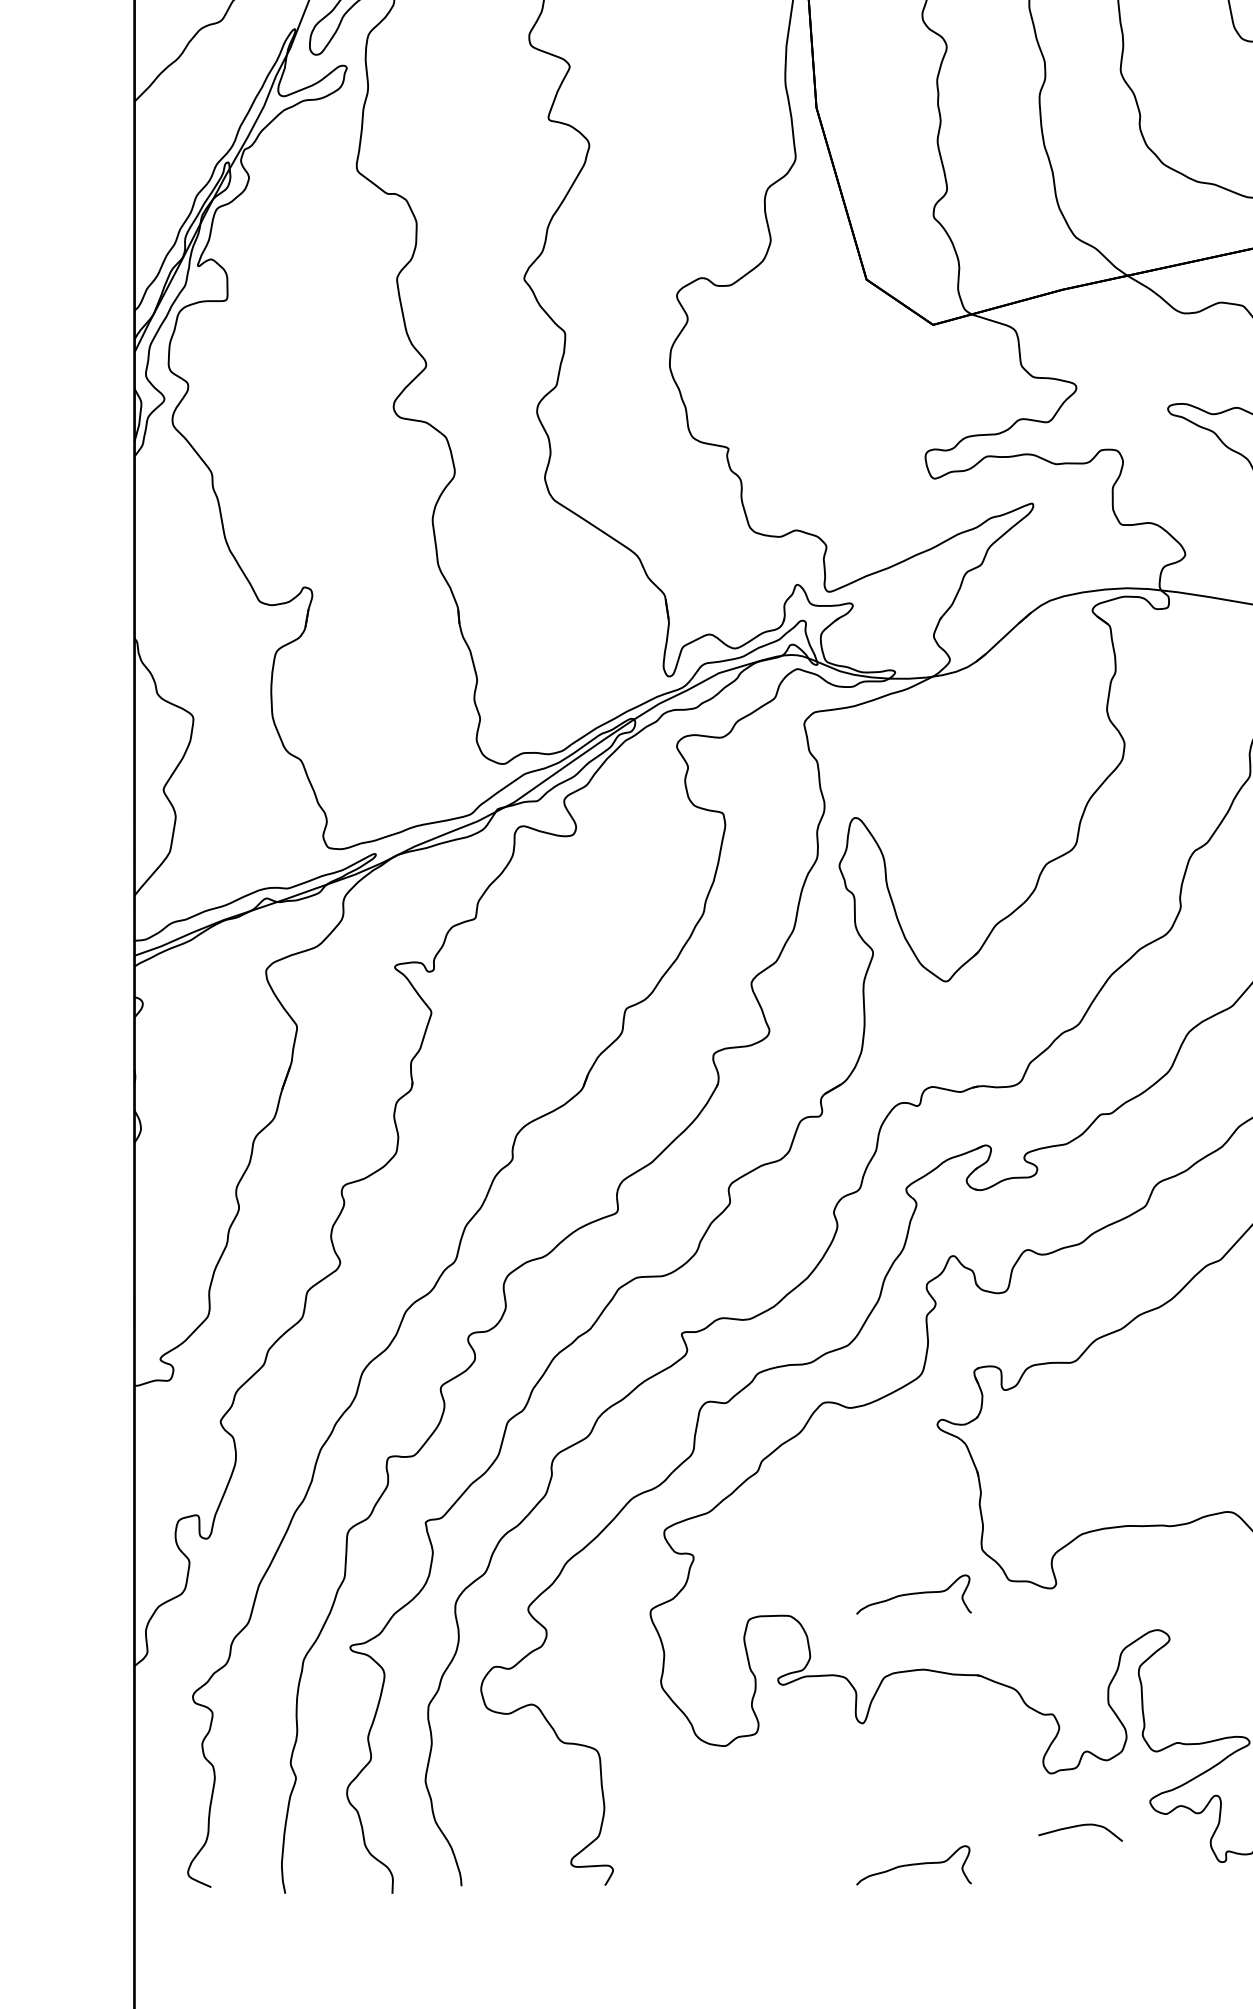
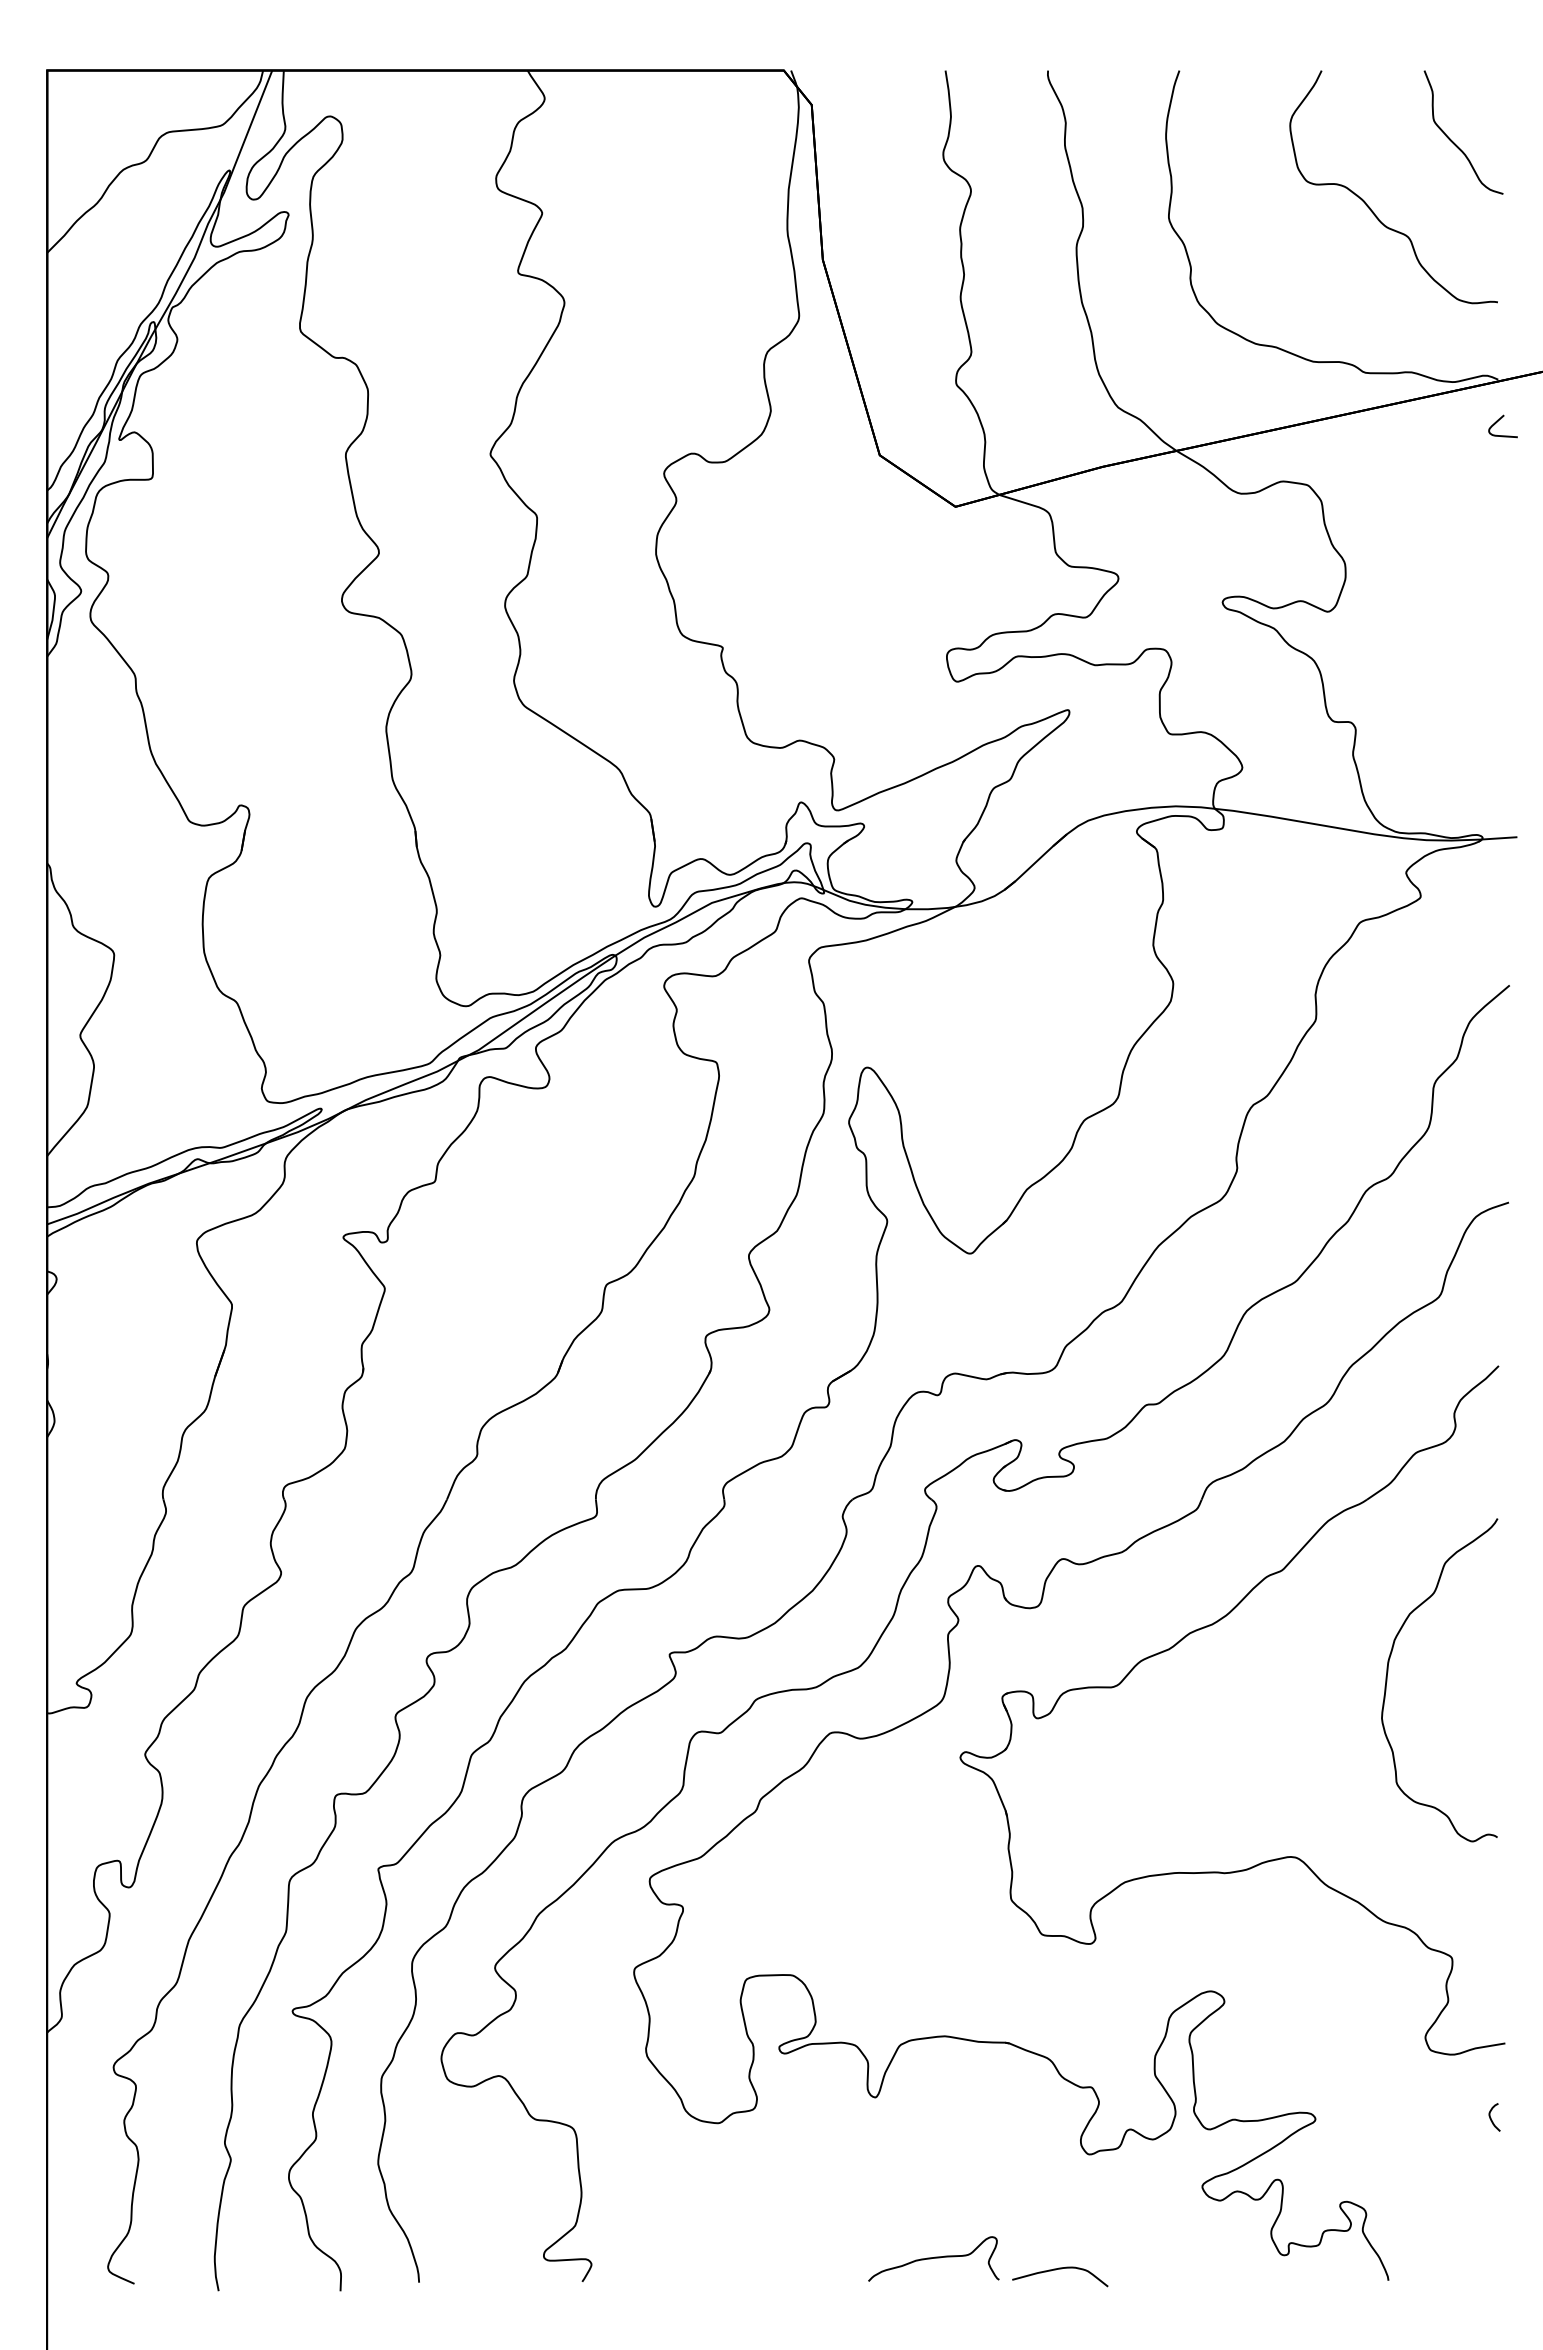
curve: (913, 1594) -> (933, 1950), removed
curve: (1080, 1826) -> (1060, 2269), moved

